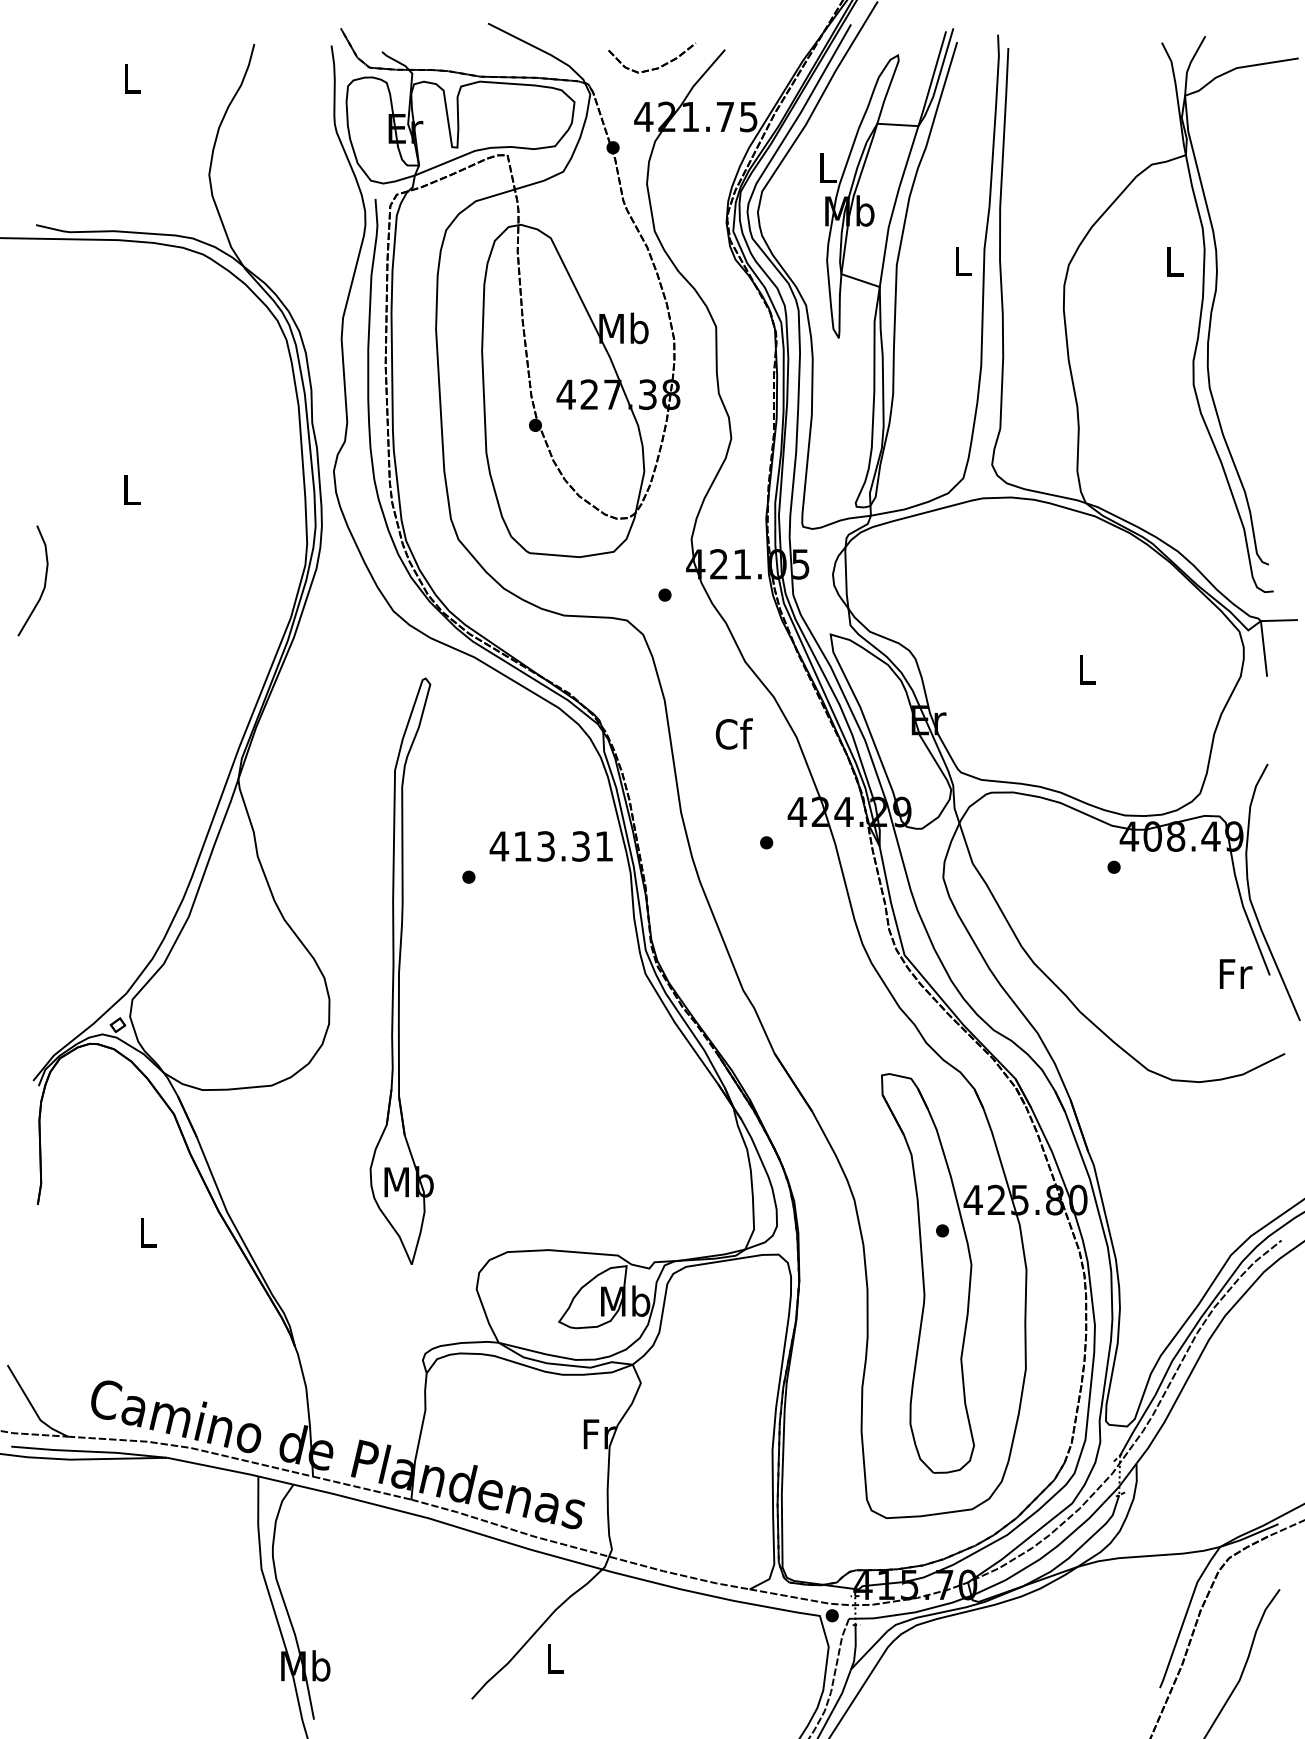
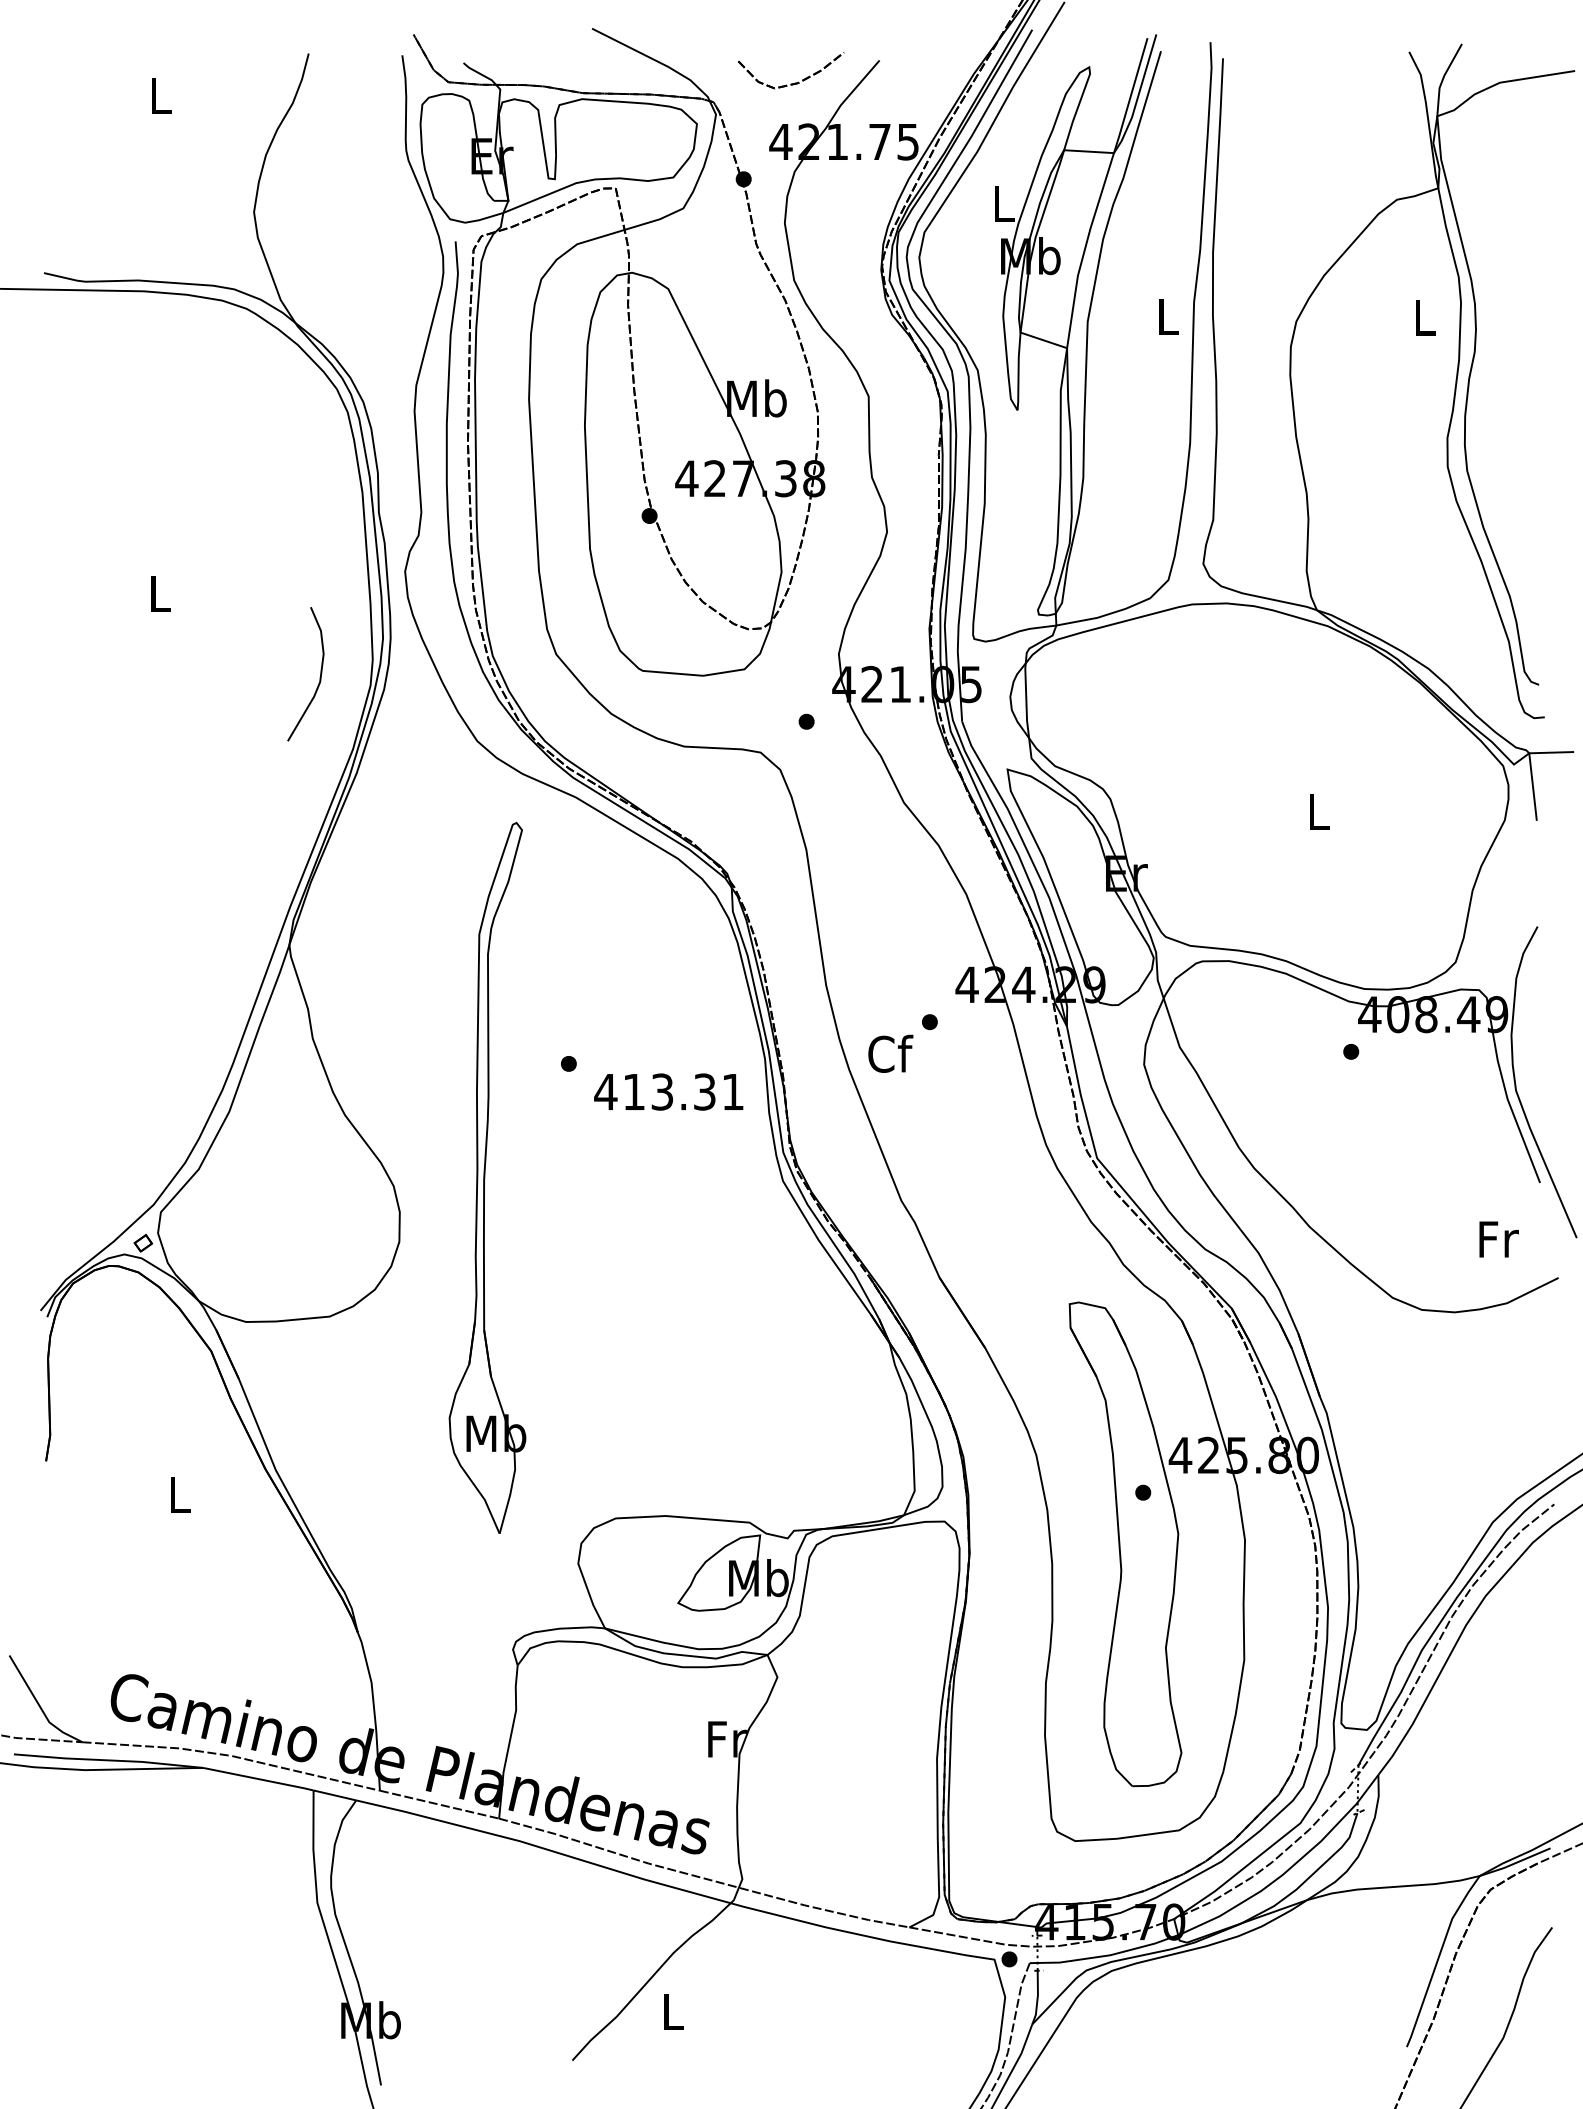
curve: (44, 580) -> (319, 673), moved
text: (733, 733) -> (889, 1053), moved
text: (550, 846) -> (667, 1092), moved
text: (1236, 973) -> (1499, 1238), moved

